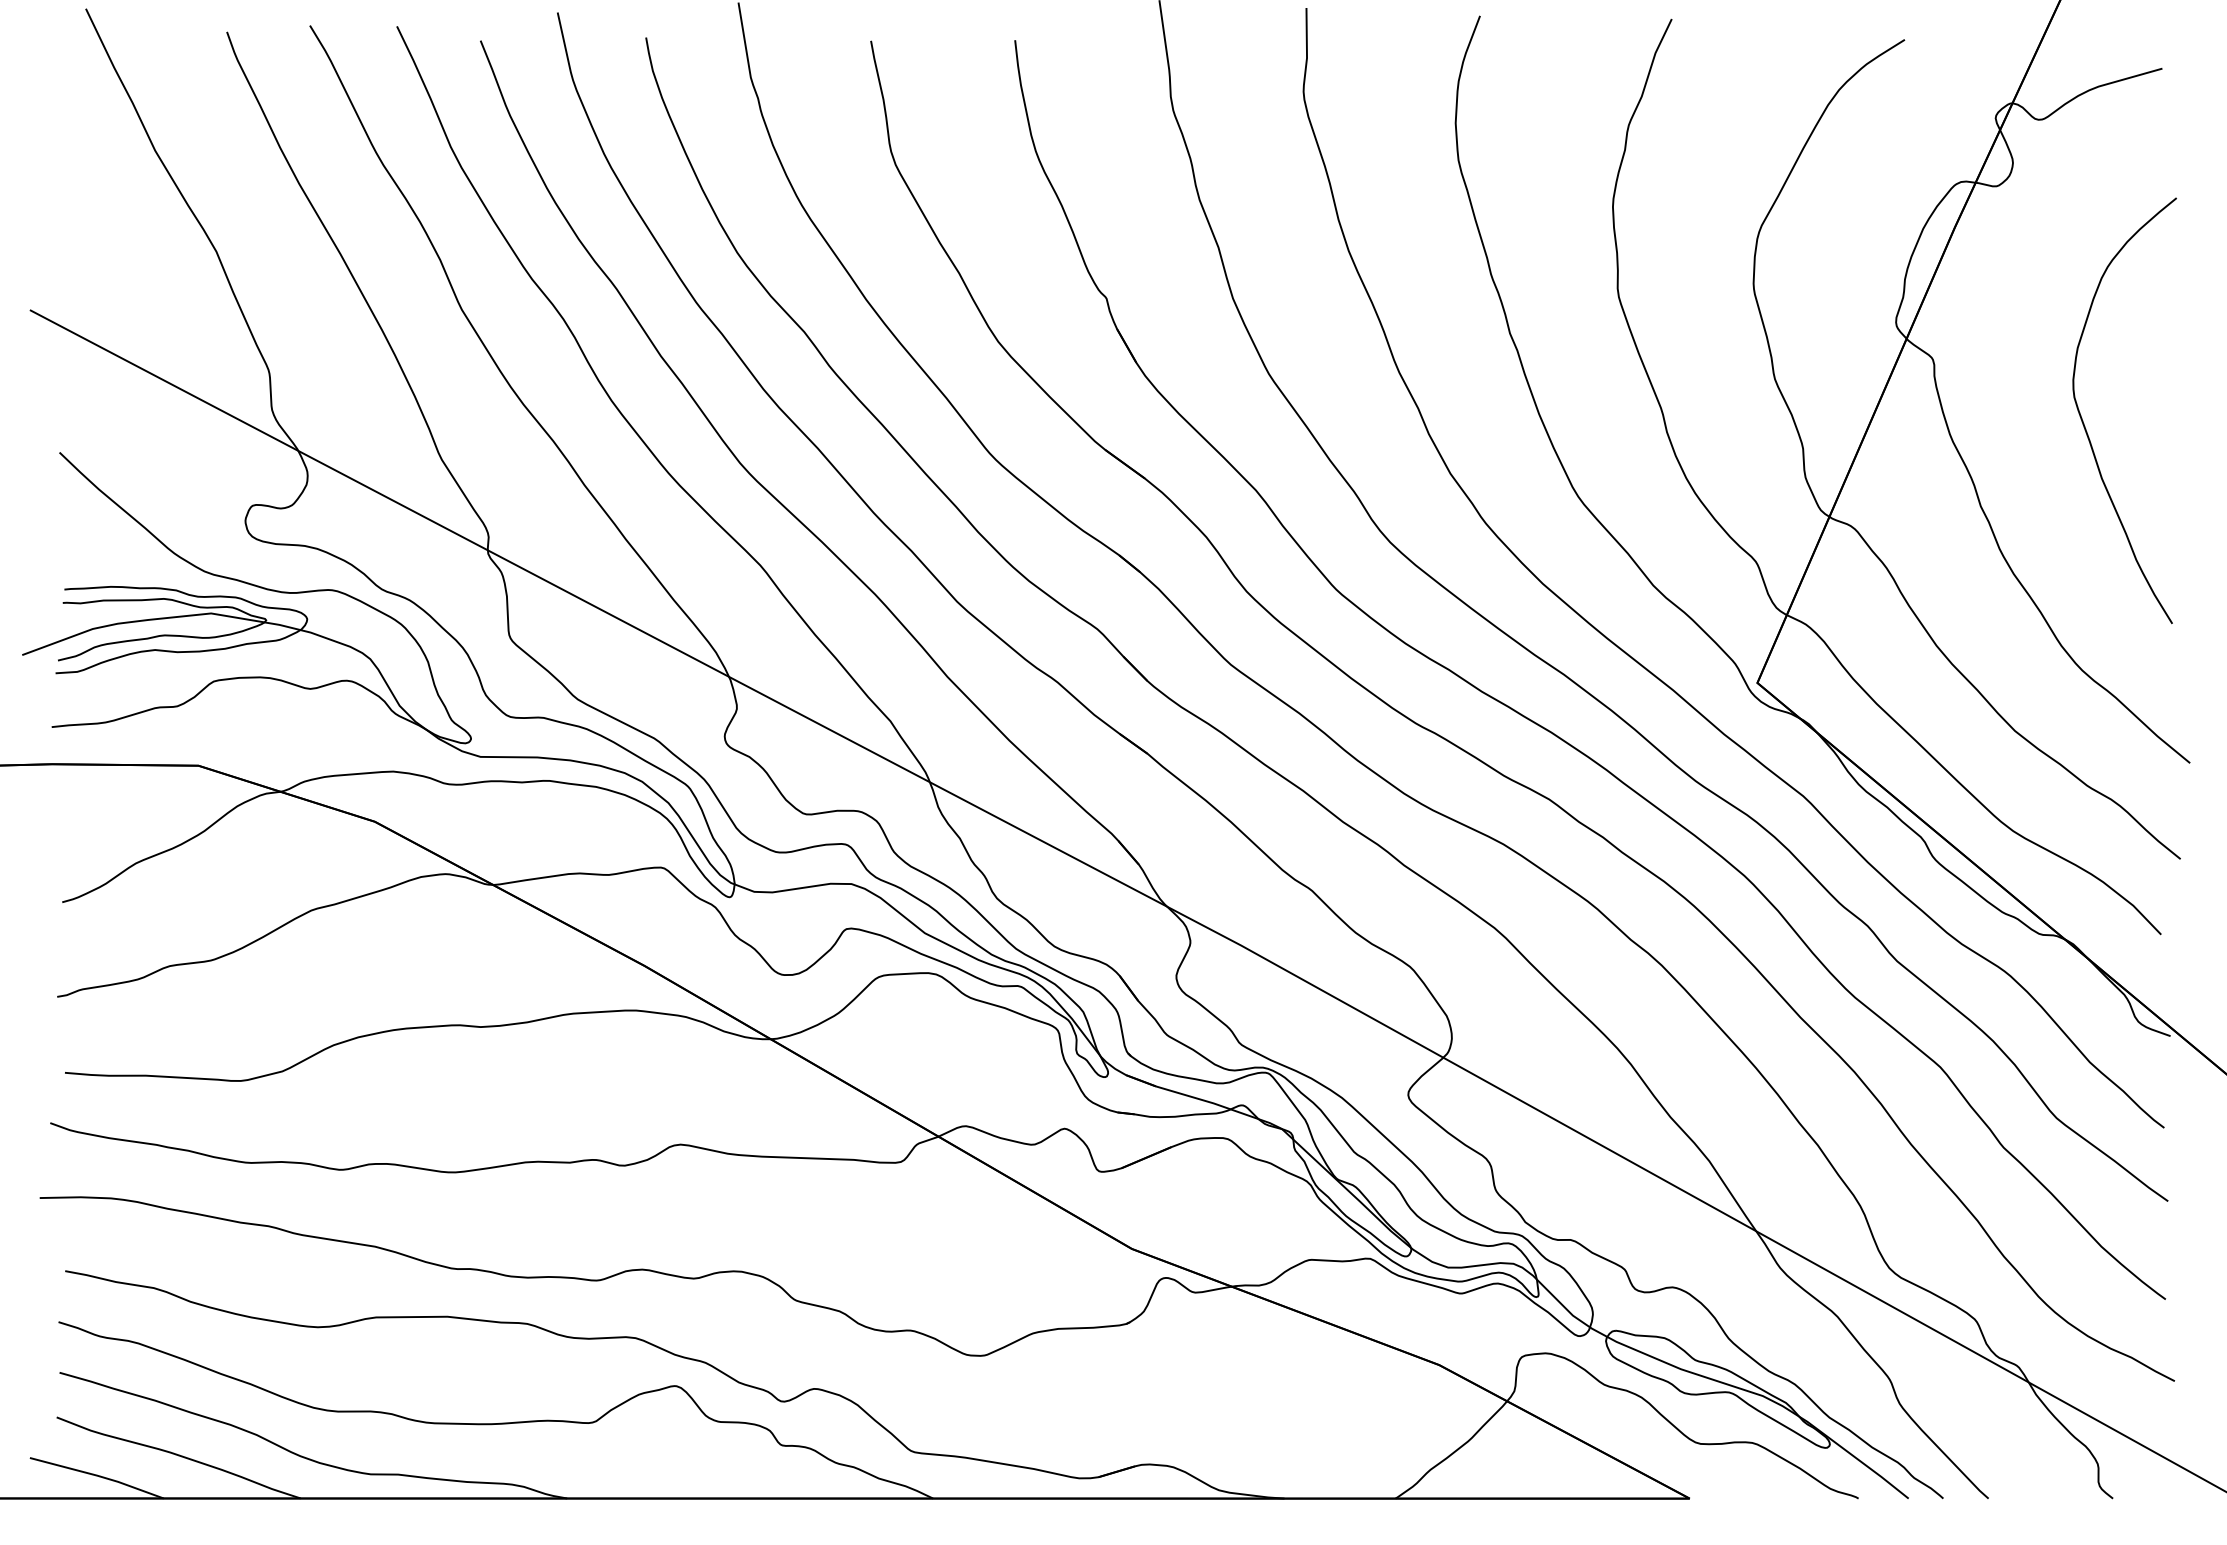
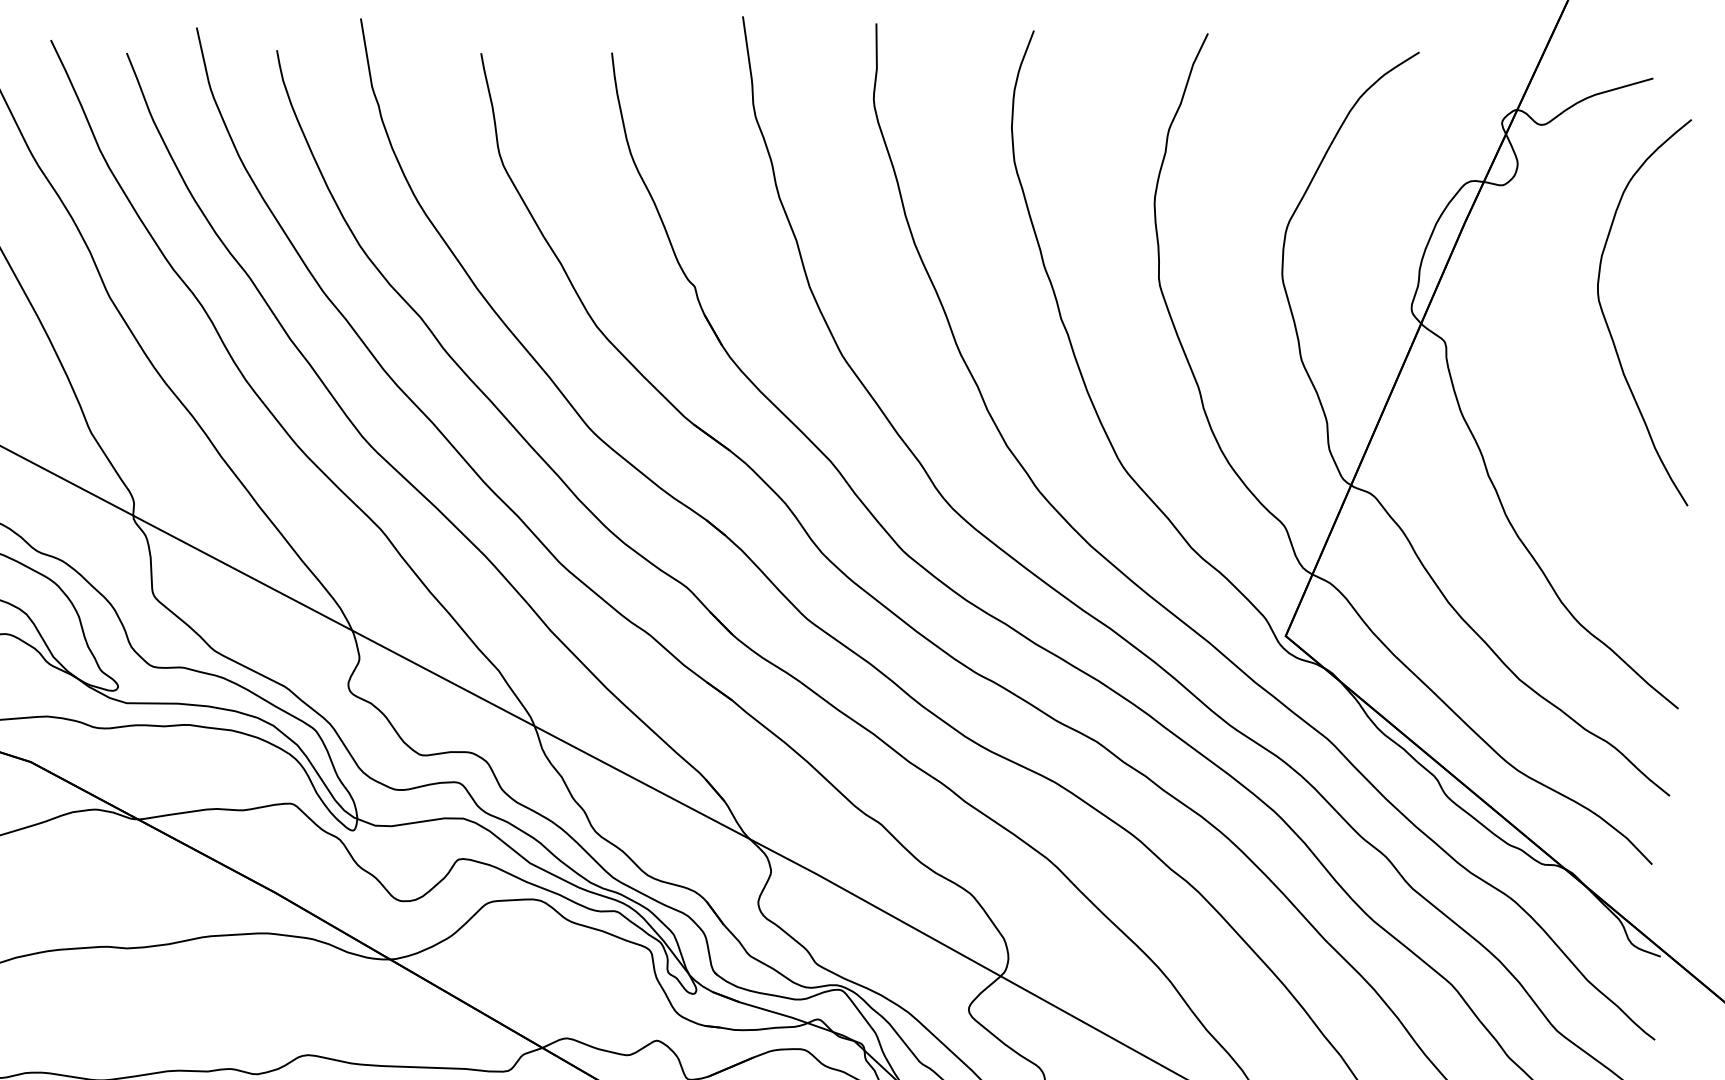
curve: (2084, 423) -> (1608, 324), moved

